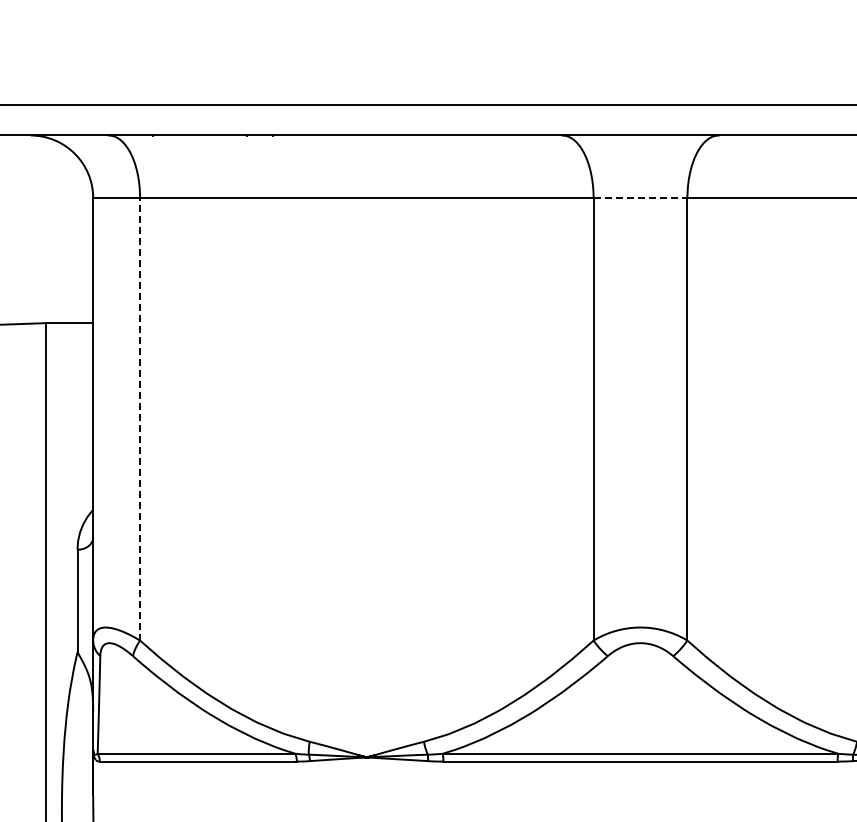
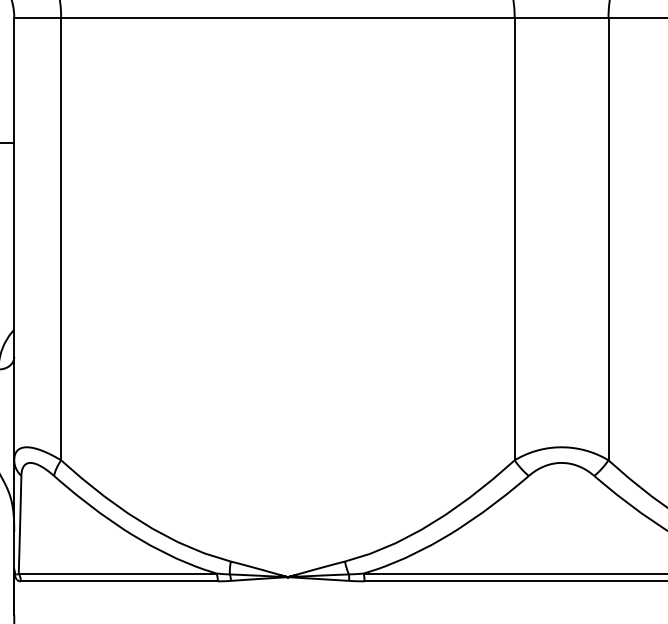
line: (640, 198) -> (561, 18), dashed -> solid
line: (140, 418) -> (61, 238), dashed -> solid

